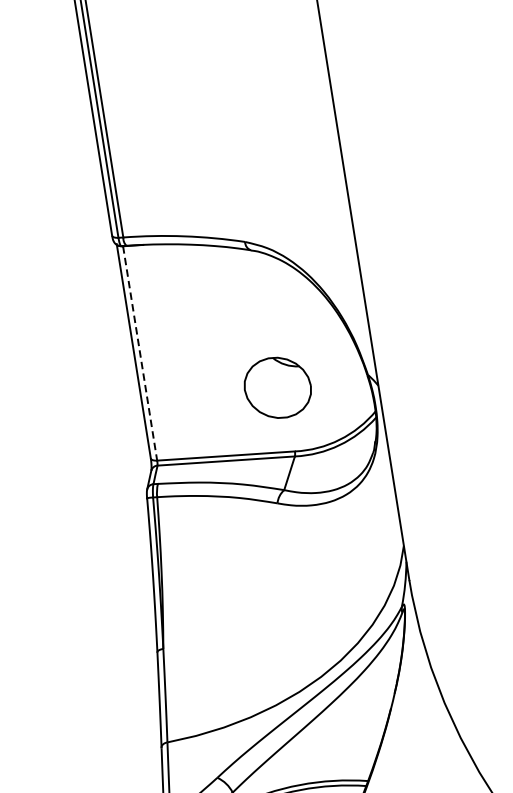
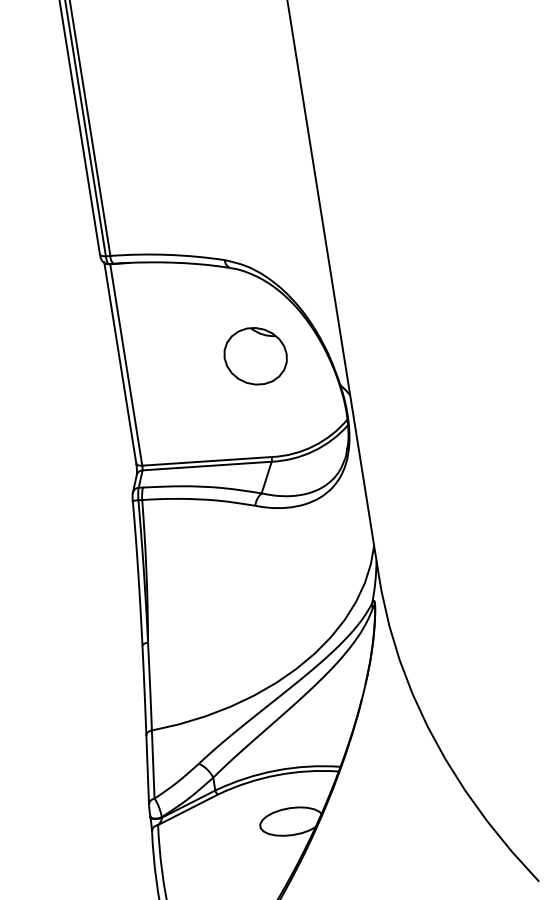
line: (140, 352) -> (126, 364), dashed -> solid
part: (277, 388) -> (255, 356), moved

